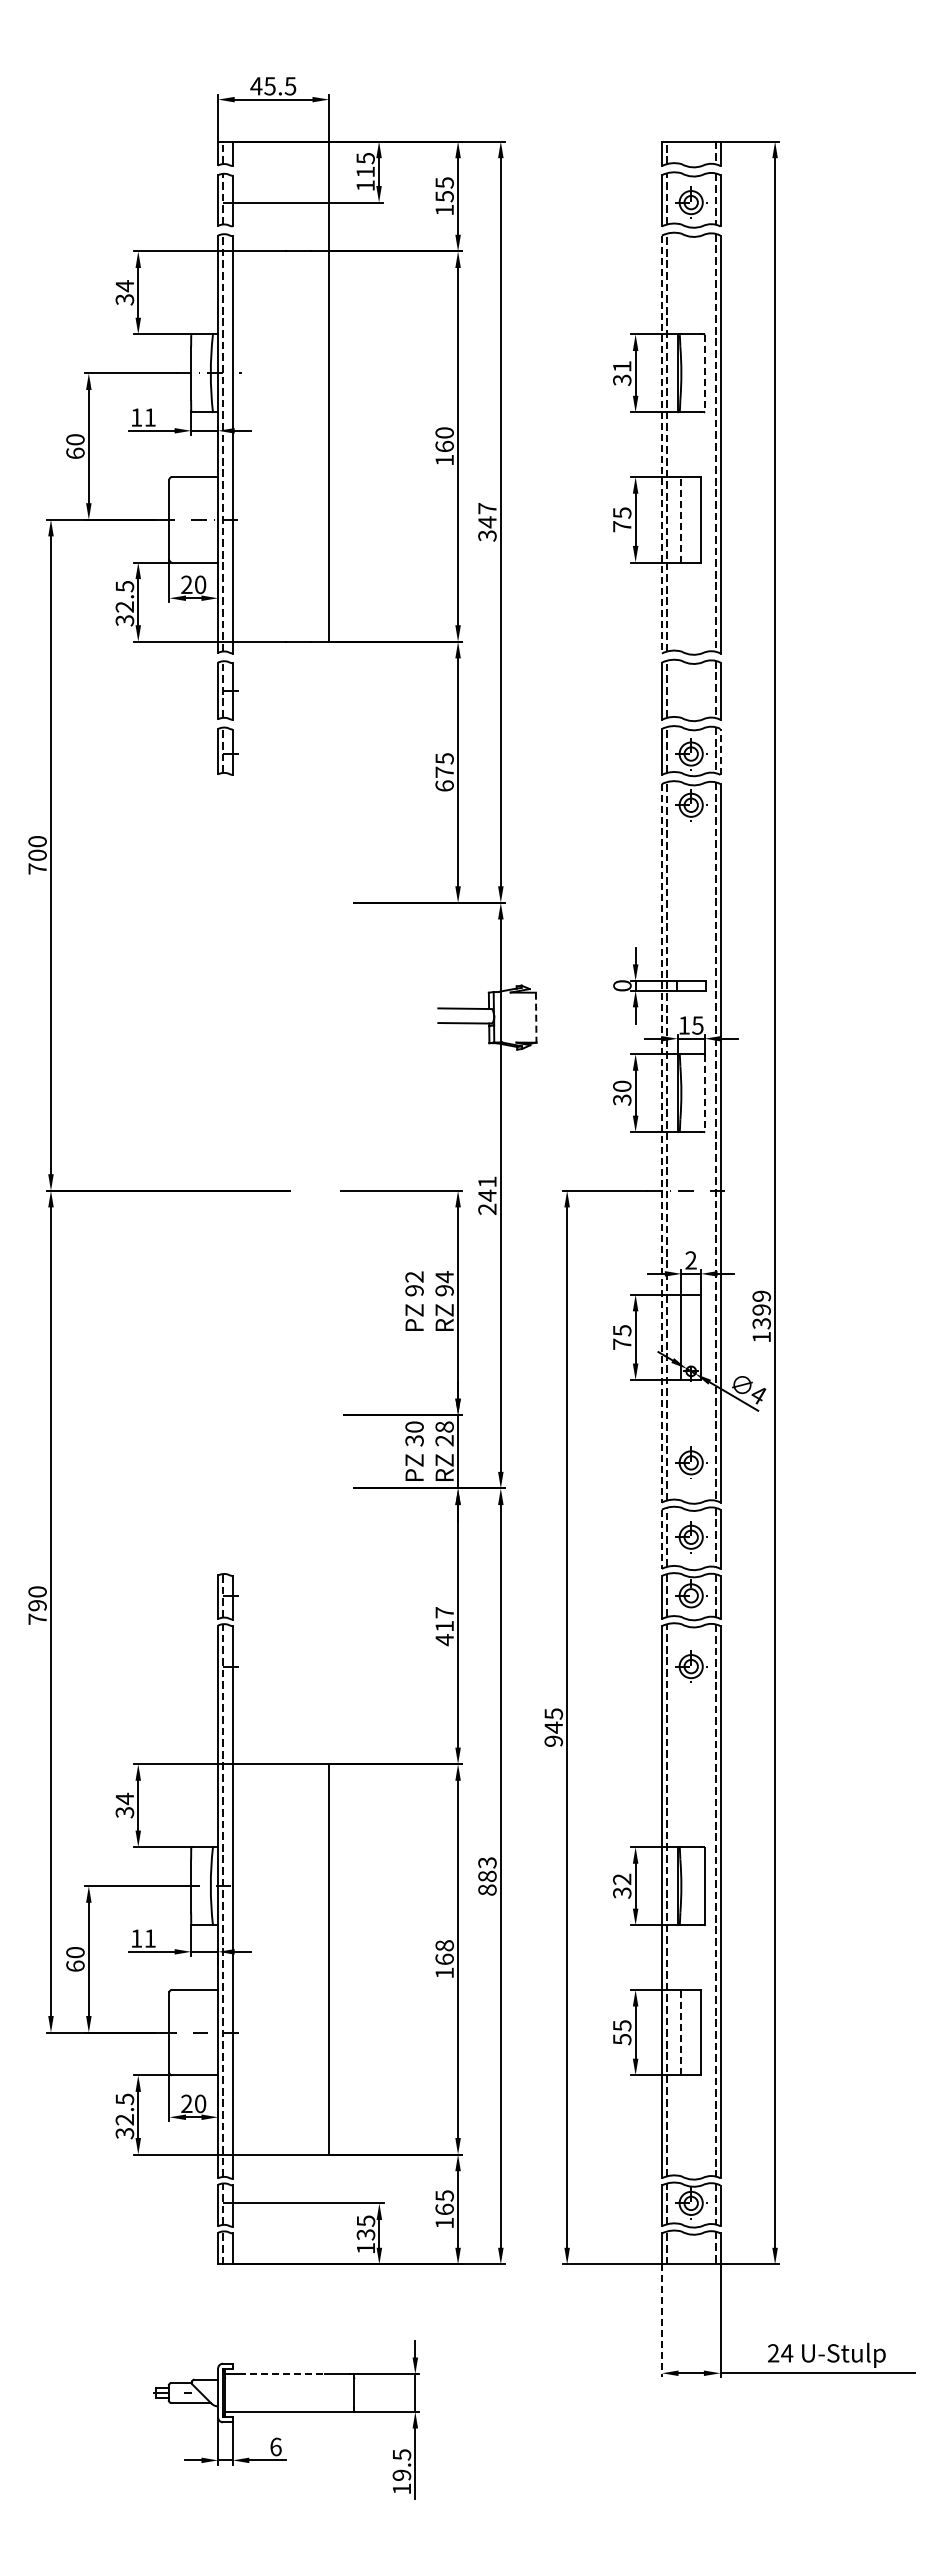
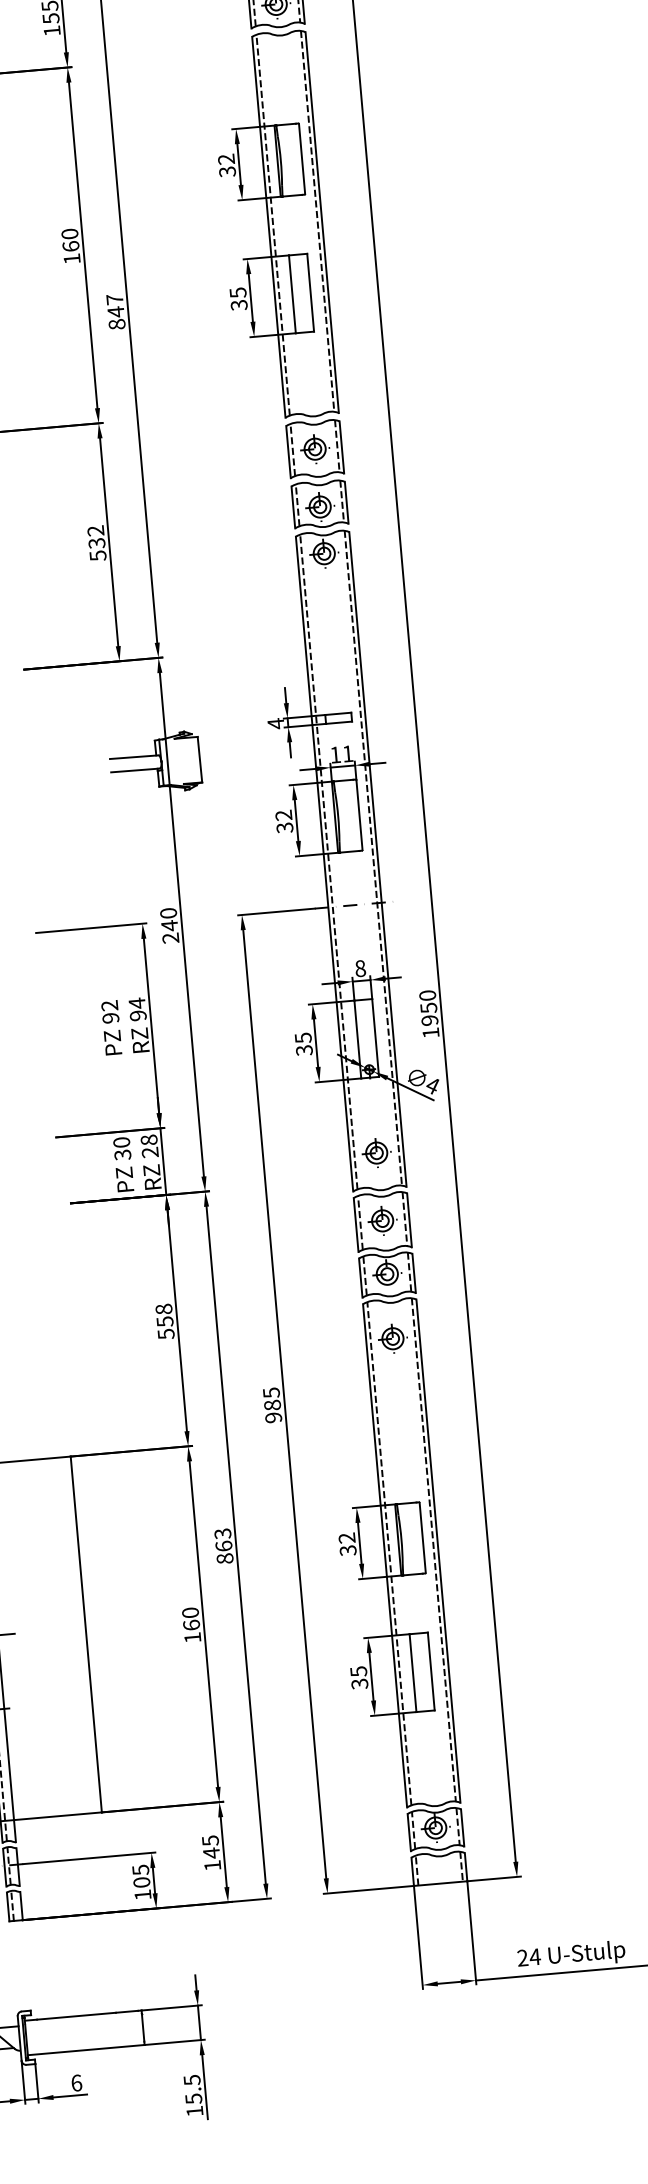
text: (622, 366) -> (226, 159), 31 -> 32
line: (704, 373) -> (301, 159), dashed -> solid
line: (661, 444) -> (268, 227), dashed -> solid
line: (681, 519) -> (292, 294), dashed -> solid
text: (622, 526) -> (239, 305), 75 -> 35
text: (487, 535) -> (117, 324), 347 -> 847
part: (691, 690) -> (315, 449), added
line: (720, 751) -> (346, 502), dashed -> solid
text: (444, 772) -> (96, 543), 675 -> 532
text: (622, 985) -> (276, 723), 0 -> 4
line: (536, 1017) -> (200, 759), dashed -> solid
text: (697, 1025) -> (347, 753), 15 -> 11
text: (622, 1086) -> (284, 815), 30 -> 32
line: (704, 1093) -> (359, 815), dashed -> solid
line: (661, 1143) -> (324, 864), dashed -> solid
text: (487, 1181) -> (168, 912), 241 -> 240
text: (690, 1260) -> (359, 968), 2 -> 8
text: (761, 1309) -> (428, 1007), 1399 -> 1950
text: (622, 1344) -> (304, 1050), 75 -> 35
line: (661, 1539) -> (355, 1225), dashed -> solid
text: (444, 1626) -> (164, 1321), 417 -> 558
text: (553, 1727) -> (272, 1405), 945 -> 985
text: (487, 1876) -> (224, 1546), 883 -> 863
text: (444, 1945) -> (190, 1612), 168 -> 160
line: (681, 2032) -> (413, 1673), dashed -> solid
text: (621, 2039) -> (359, 1684), 55 -> 35
text: (444, 2209) -> (211, 1853), 165 -> 145
text: (365, 2234) -> (141, 1882), 135 -> 105
line: (661, 2320) -> (418, 1937), dashed -> solid
line: (282, 2374) -> (76, 2016), dashed -> solid
text: (401, 2475) -> (193, 2099), 19.5 -> 15.5

